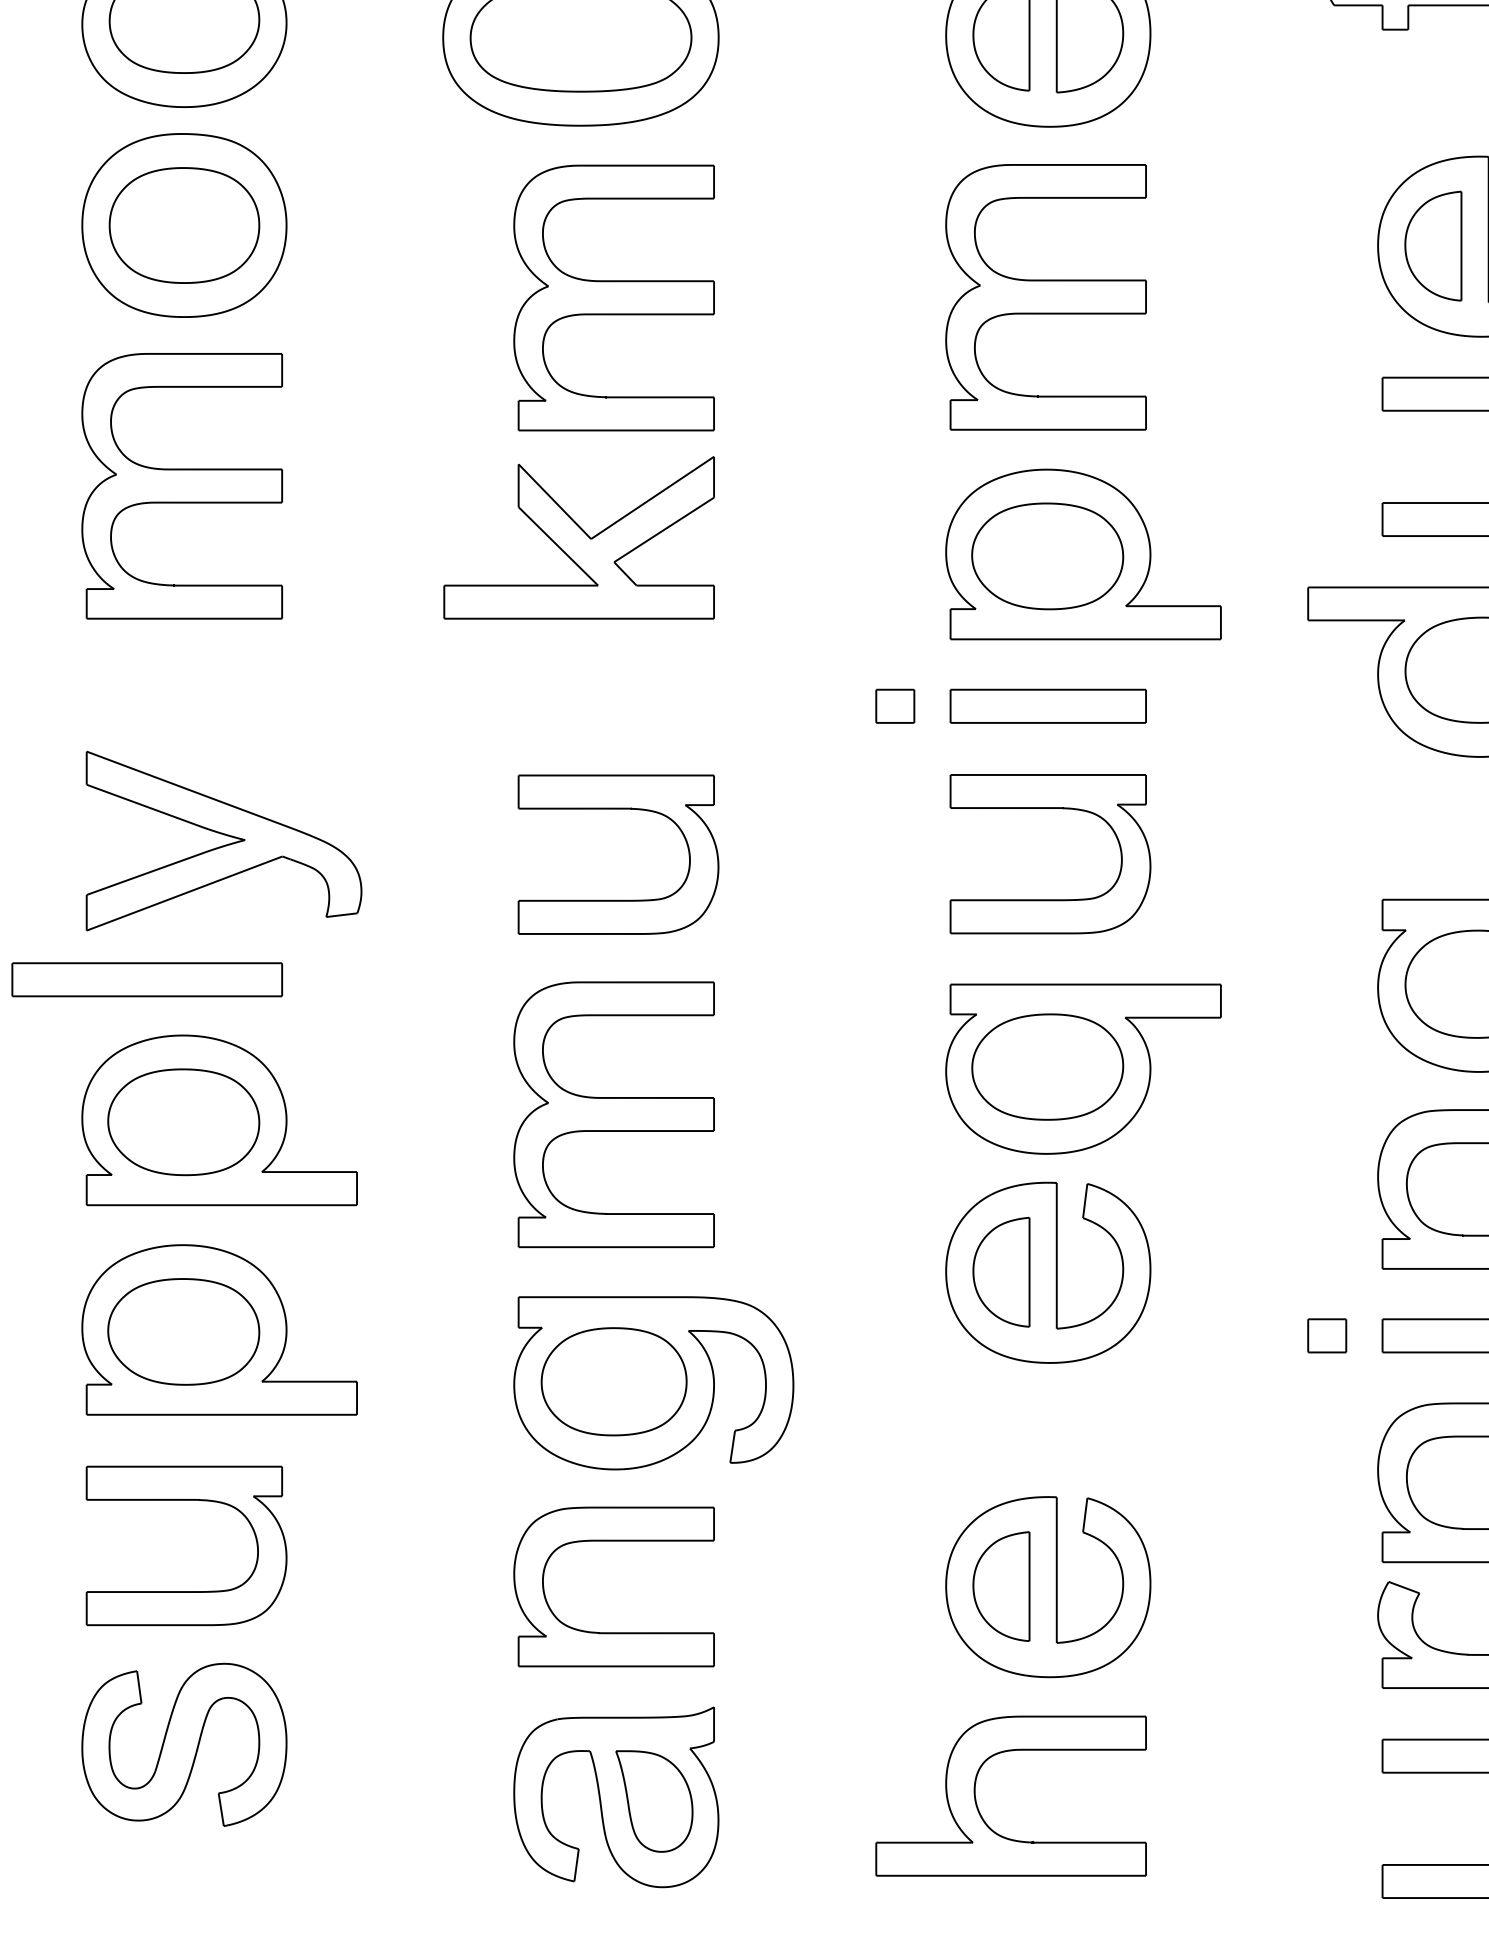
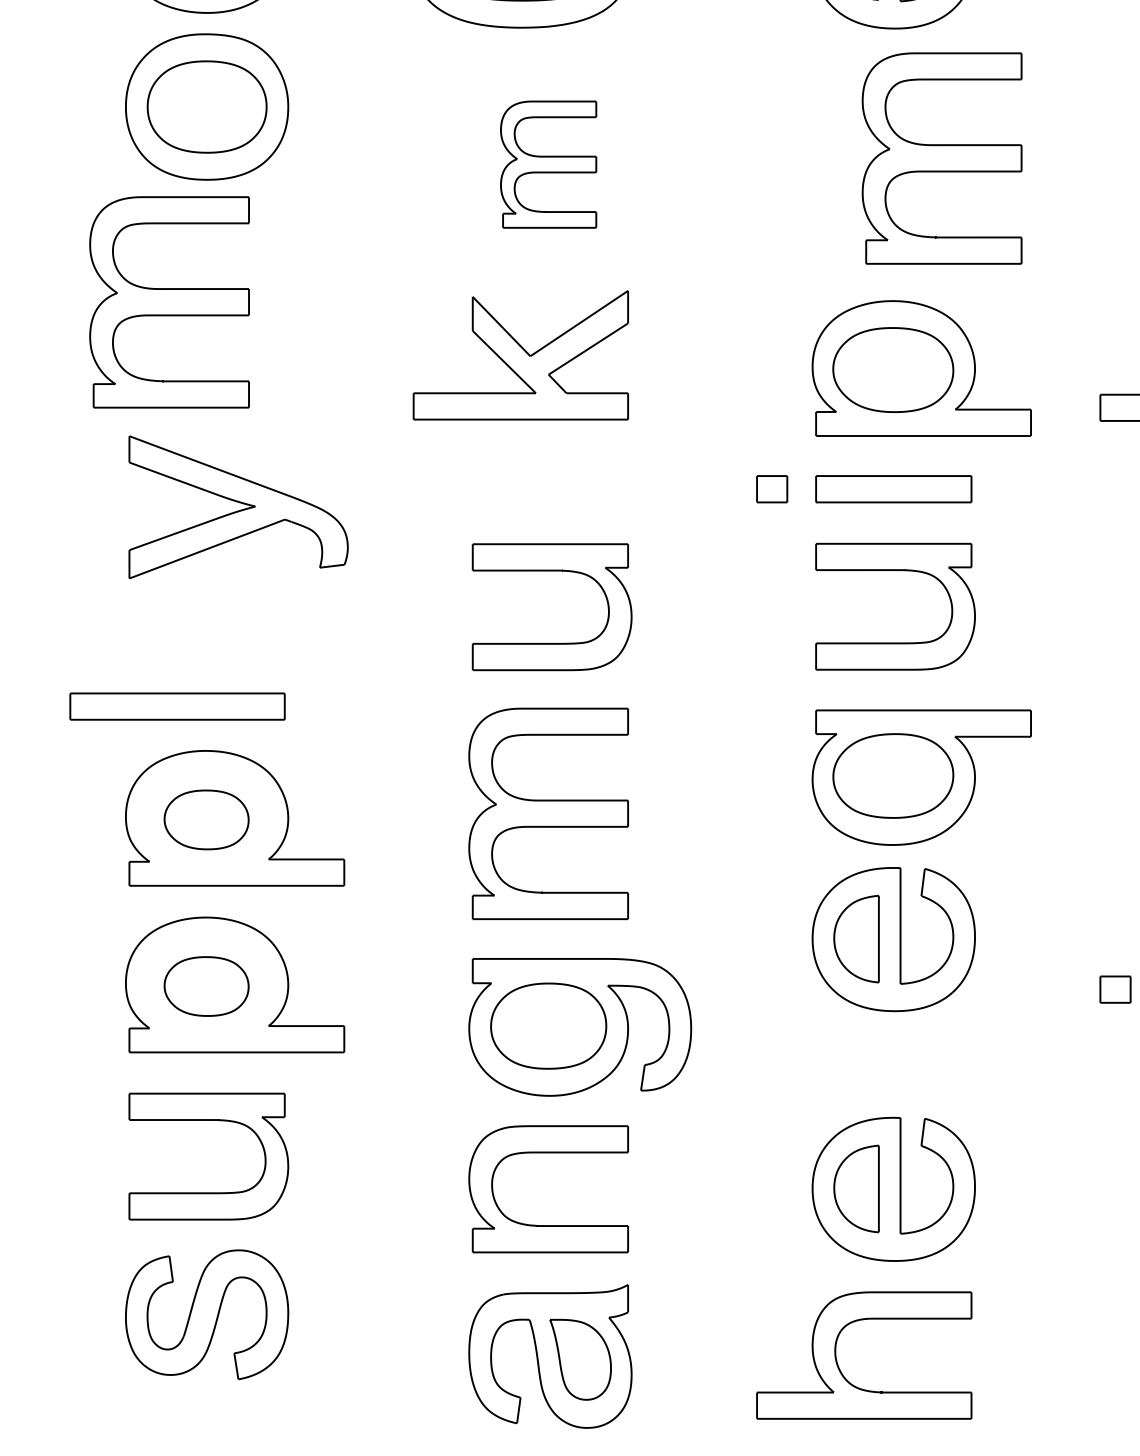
part: (613, 297) -> (548, 164), size x0.6
part: (1045, 297) -> (941, 158), moved
part: (181, 486) -> (169, 302), moved
part: (223, 840) -> (238, 506), moved
part: (183, 1122) -> (206, 820), size x0.7
part: (183, 1331) -> (206, 986), size x0.7

